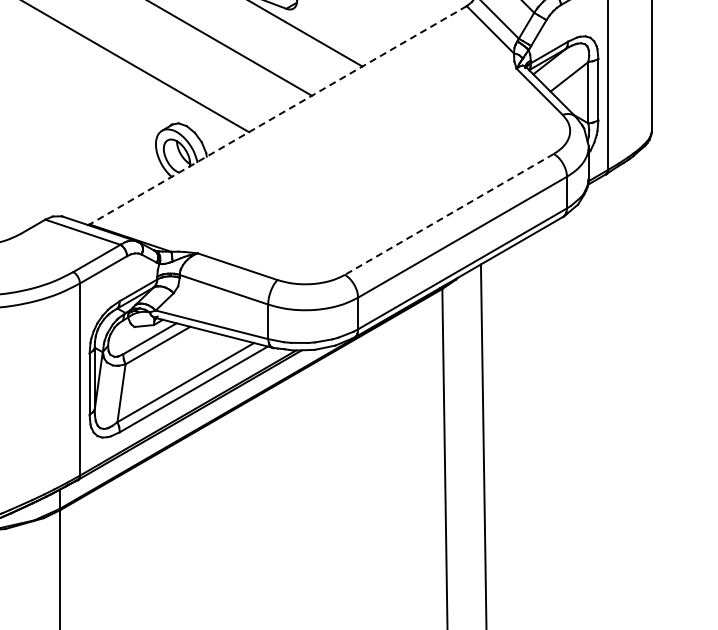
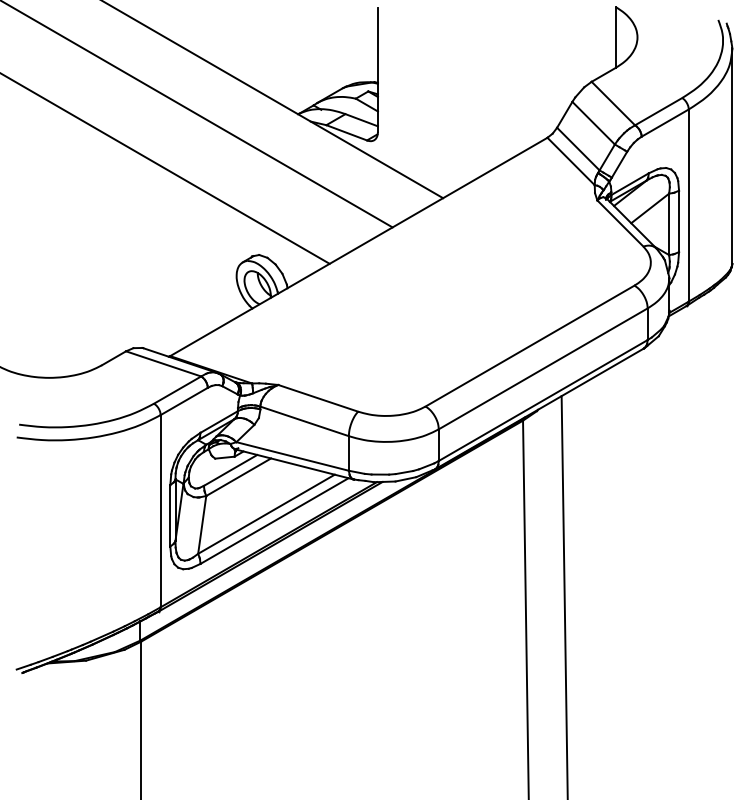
line: (277, 114) -> (358, 246), dashed -> solid
line: (449, 214) -> (530, 346), dashed -> solid

